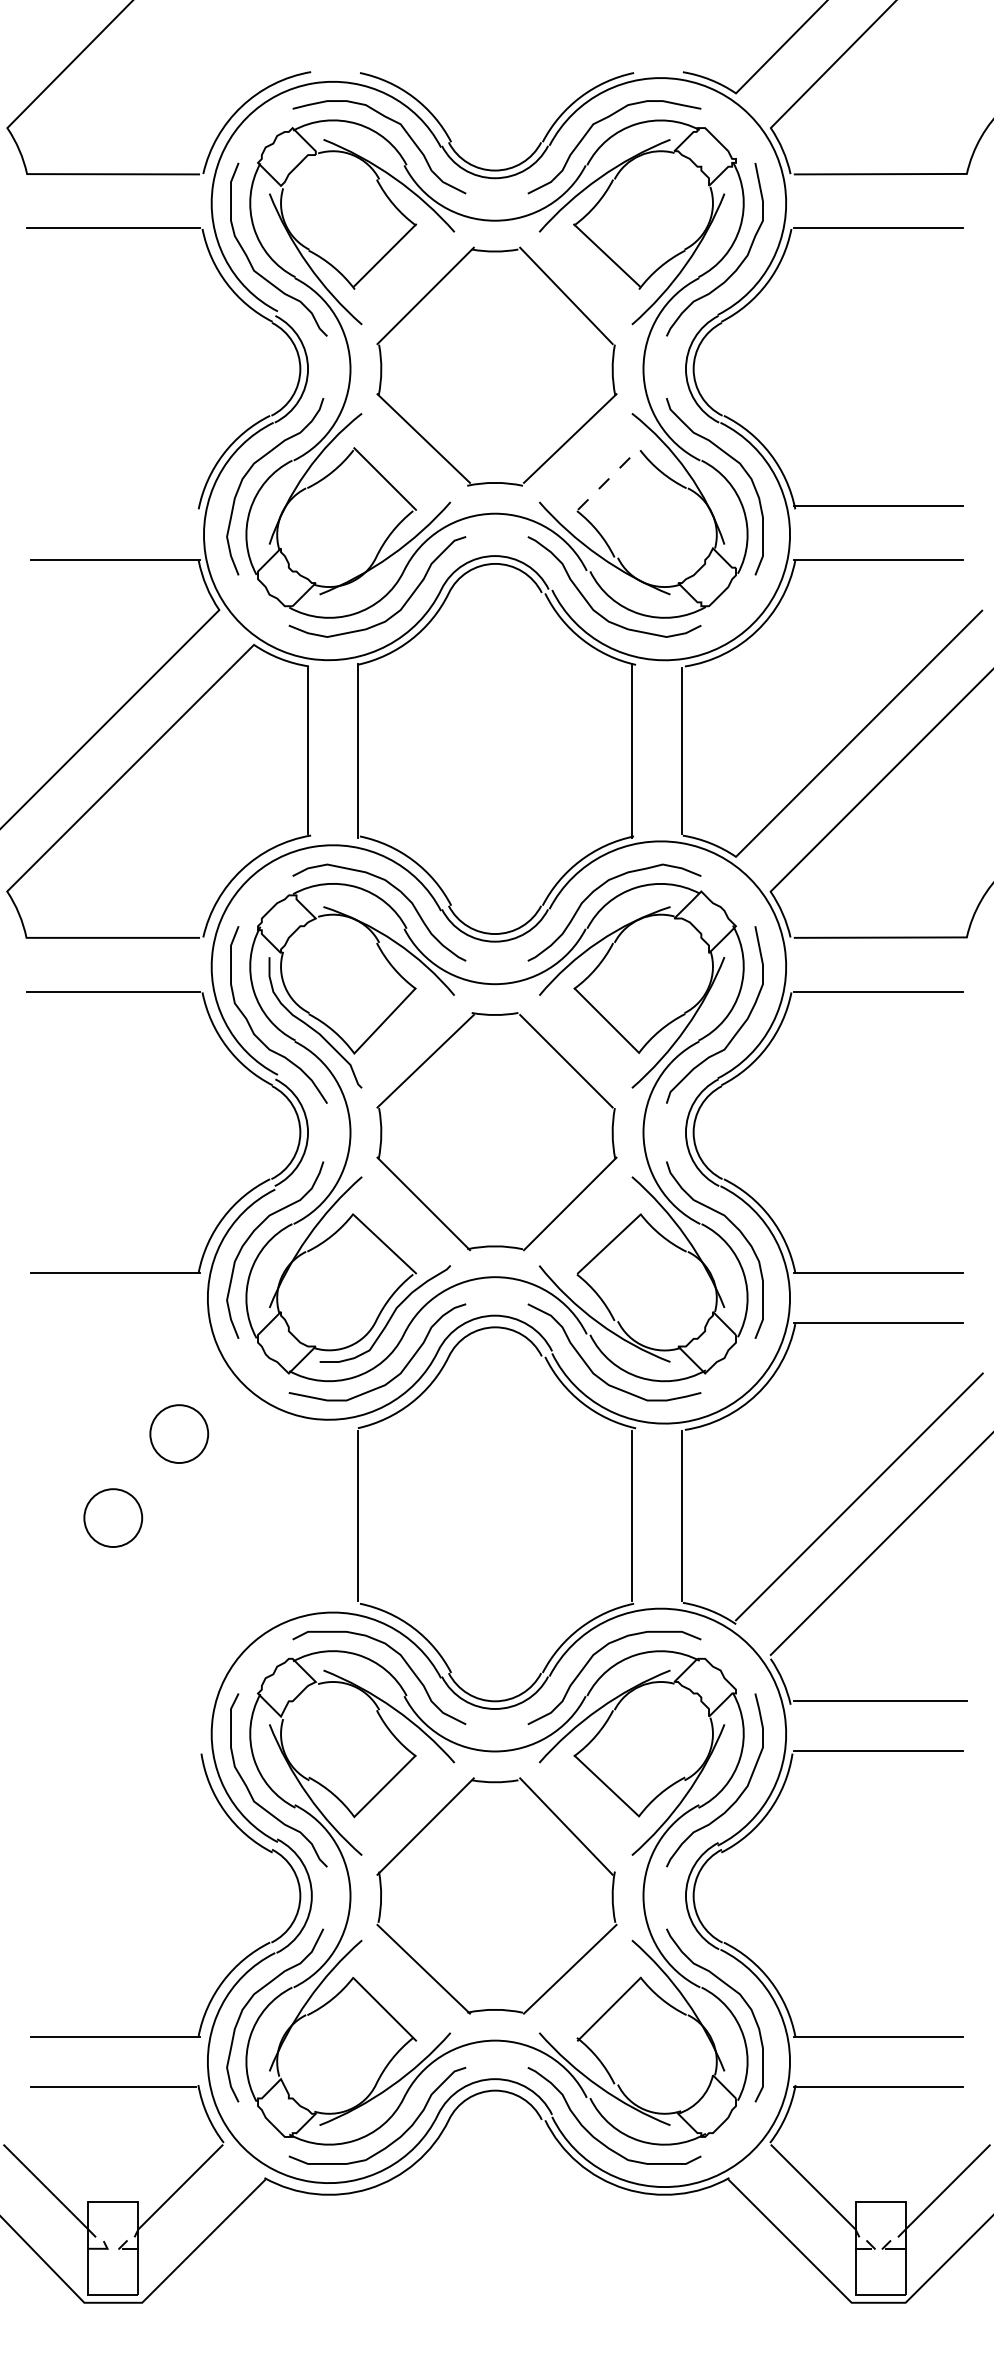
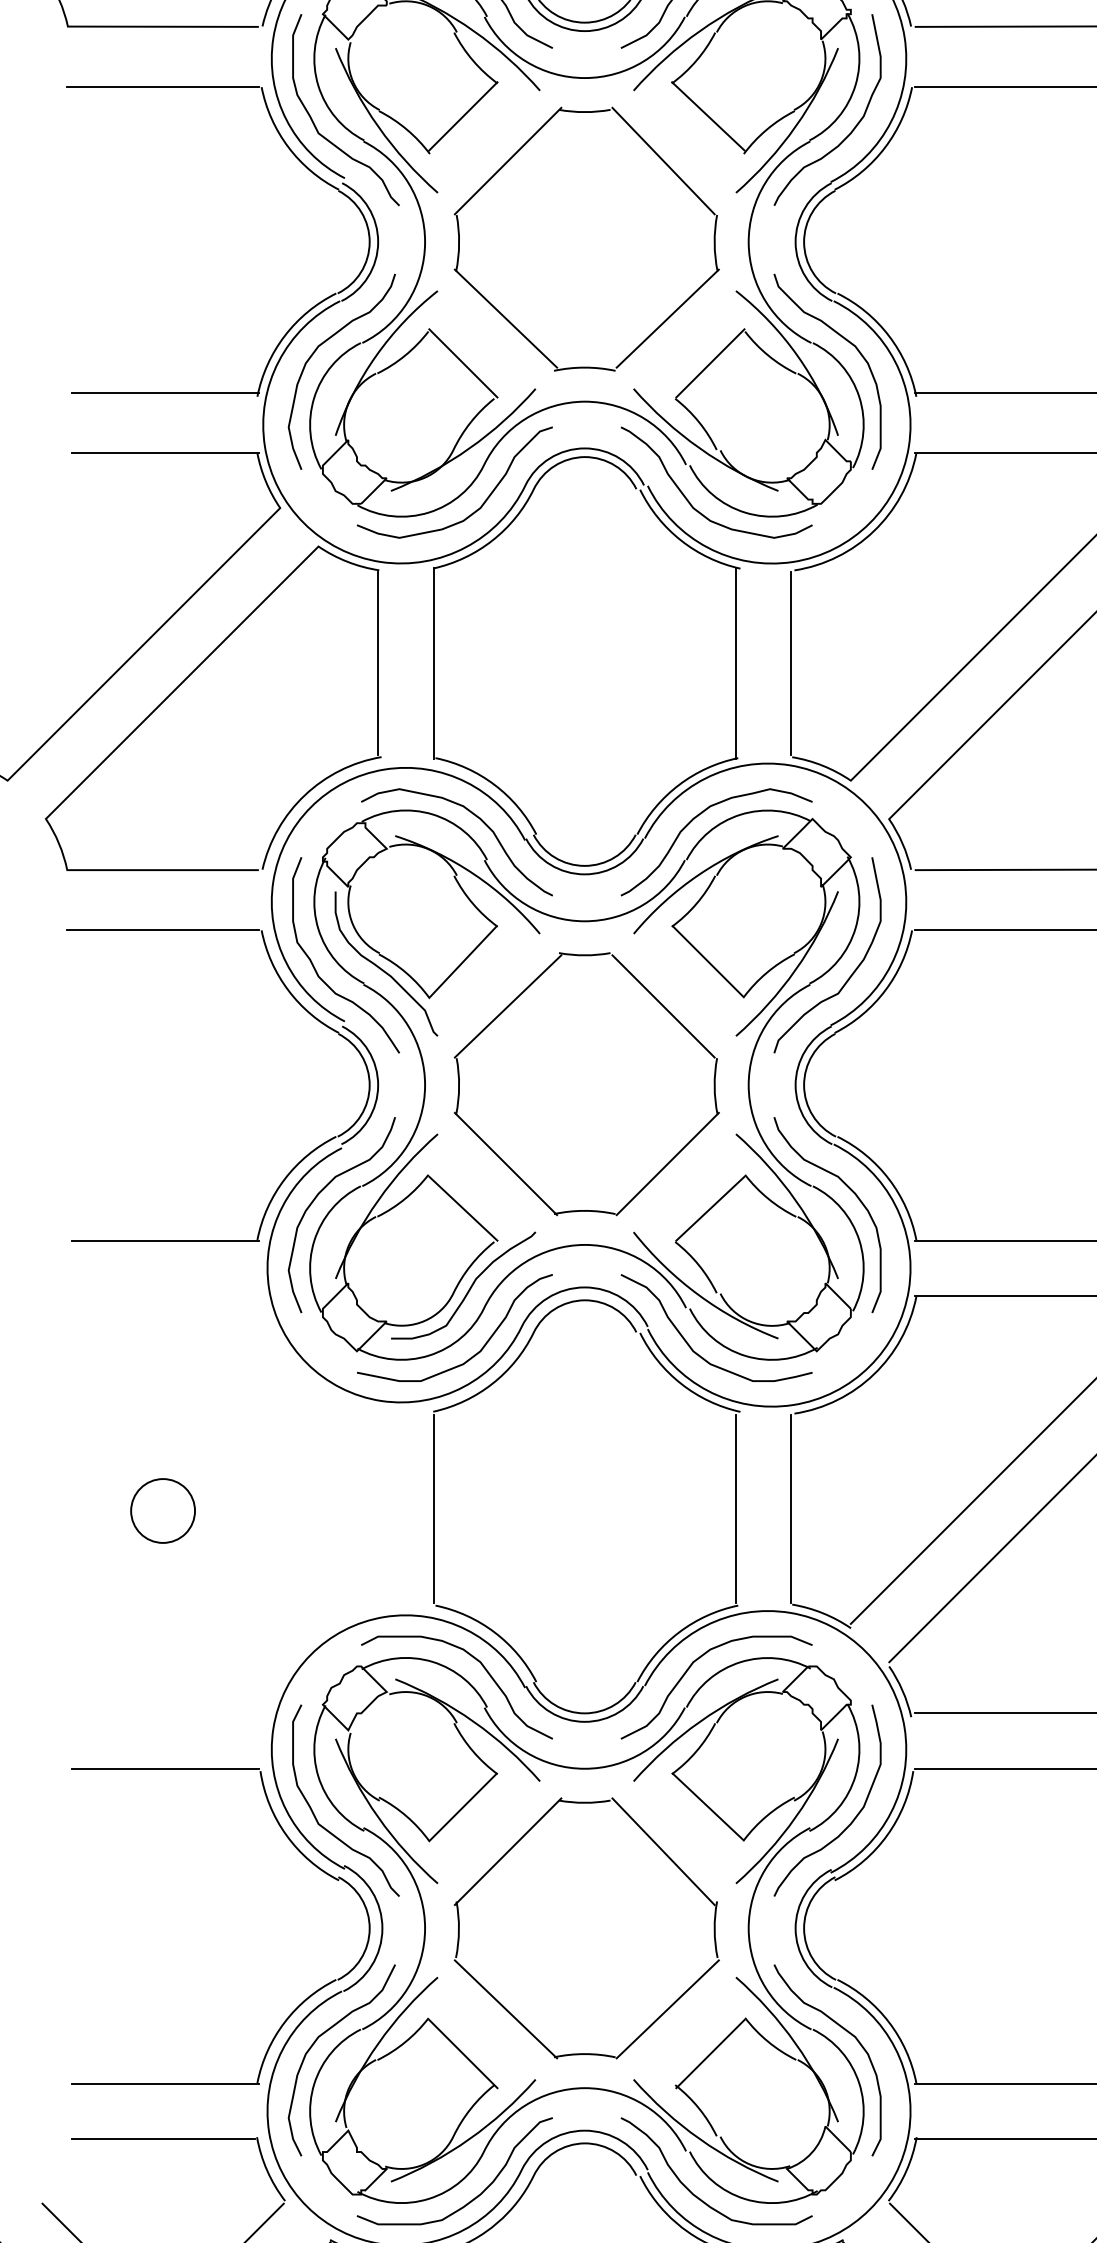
line: (608, 479) -> (710, 363), dashed -> solid
line: (115, 506) -> (165, 393), added
part: (179, 1433) -> (236, 1417), removed
line: (115, 1751) -> (165, 1768), added

